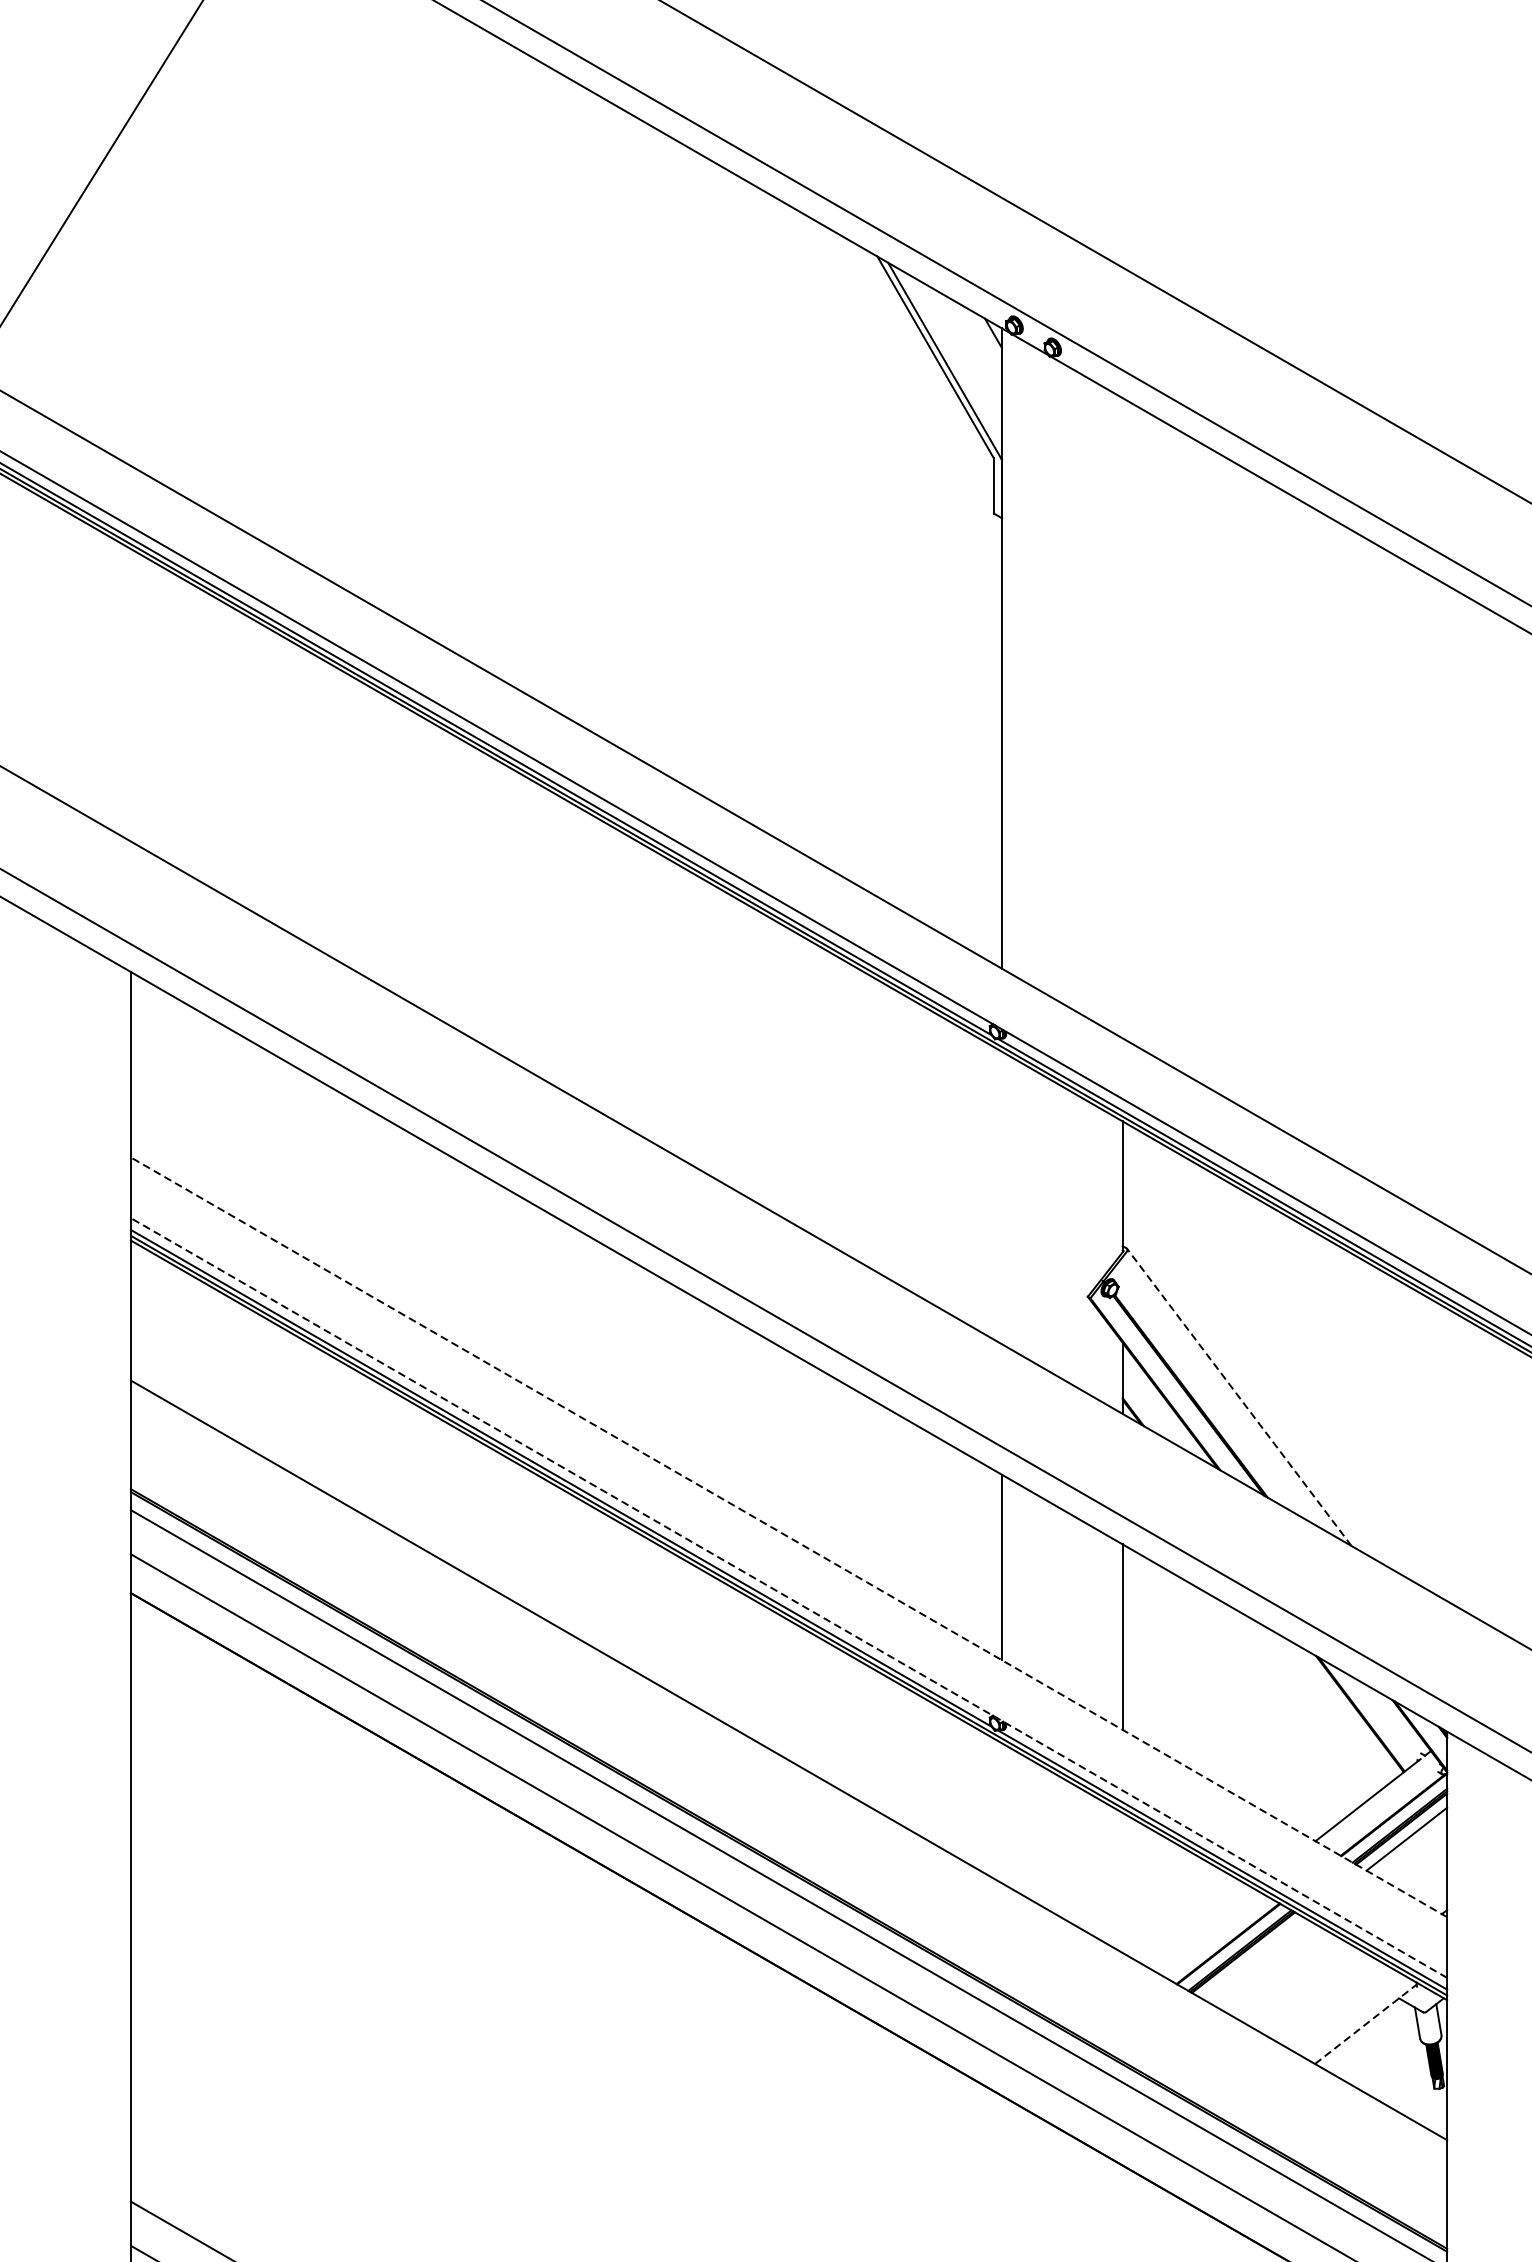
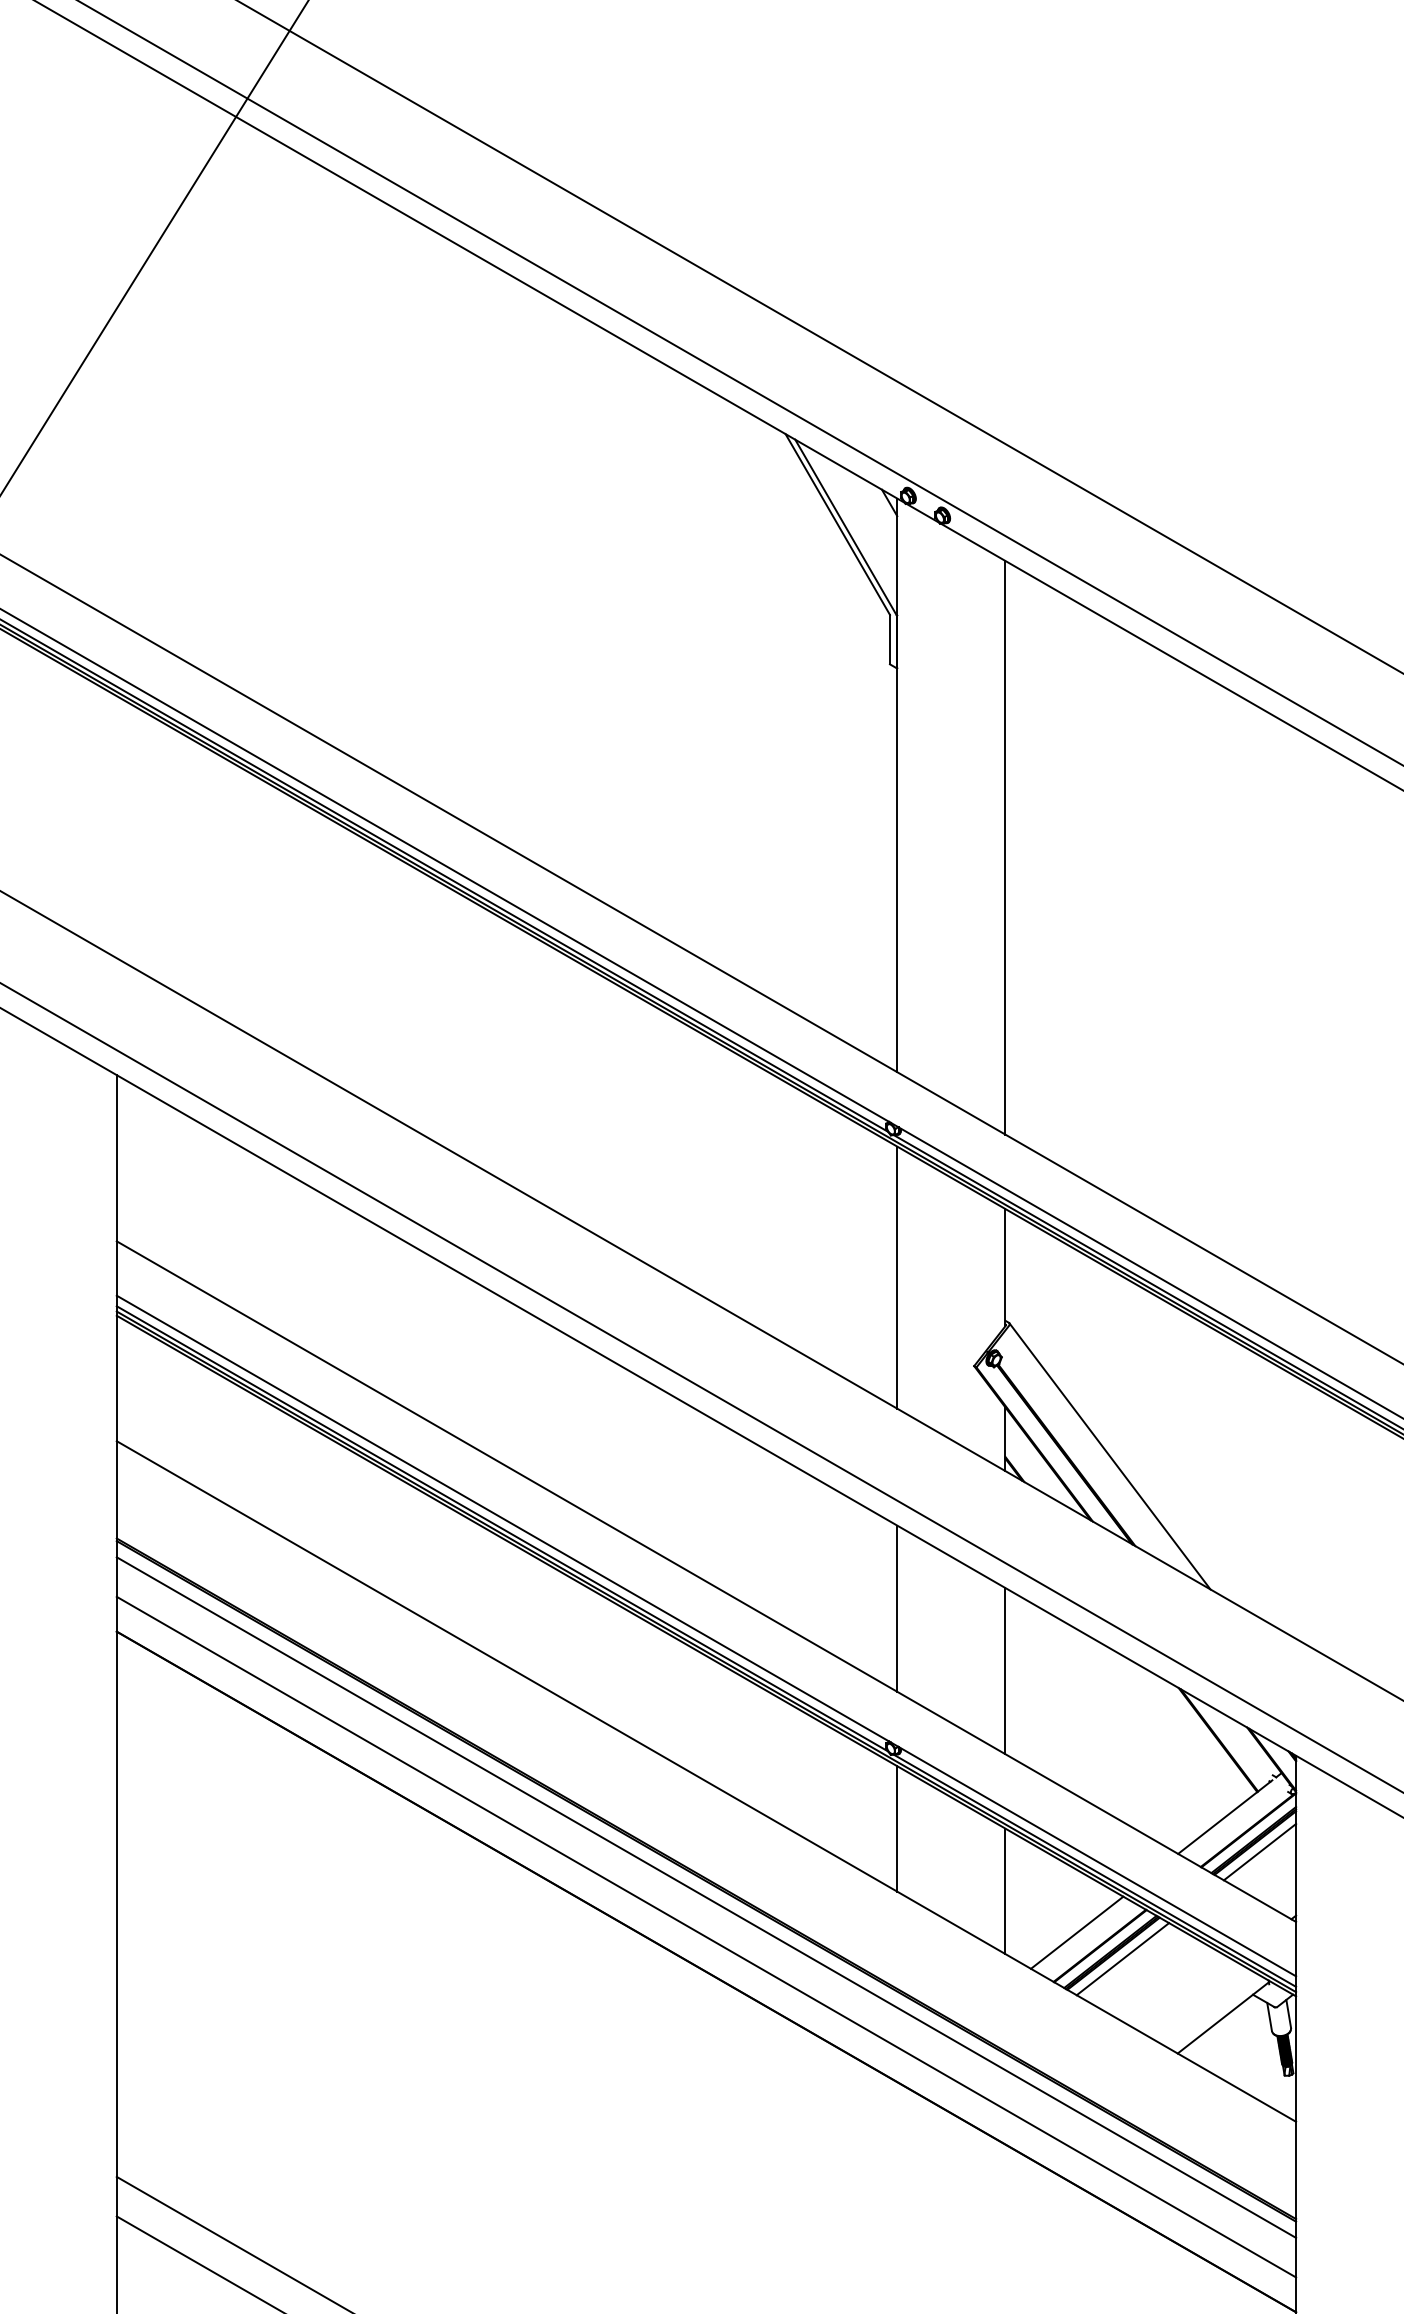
line: (1122, 717) -> (1005, 847), added
line: (1002, 1197) -> (897, 1277), added
line: (1238, 1397) -> (1109, 1456), dashed -> solid
line: (789, 1537) -> (706, 1581), dashed -> solid
line: (789, 1598) -> (706, 1636), dashed -> solid
line: (1002, 1812) -> (897, 1828), added
line: (1122, 1883) -> (1005, 1891), added
line: (1202, 1928) -> (1076, 1932), added
line: (1253, 1959) -> (1122, 1959), added
line: (1366, 2023) -> (1223, 2017), dashed -> solid

